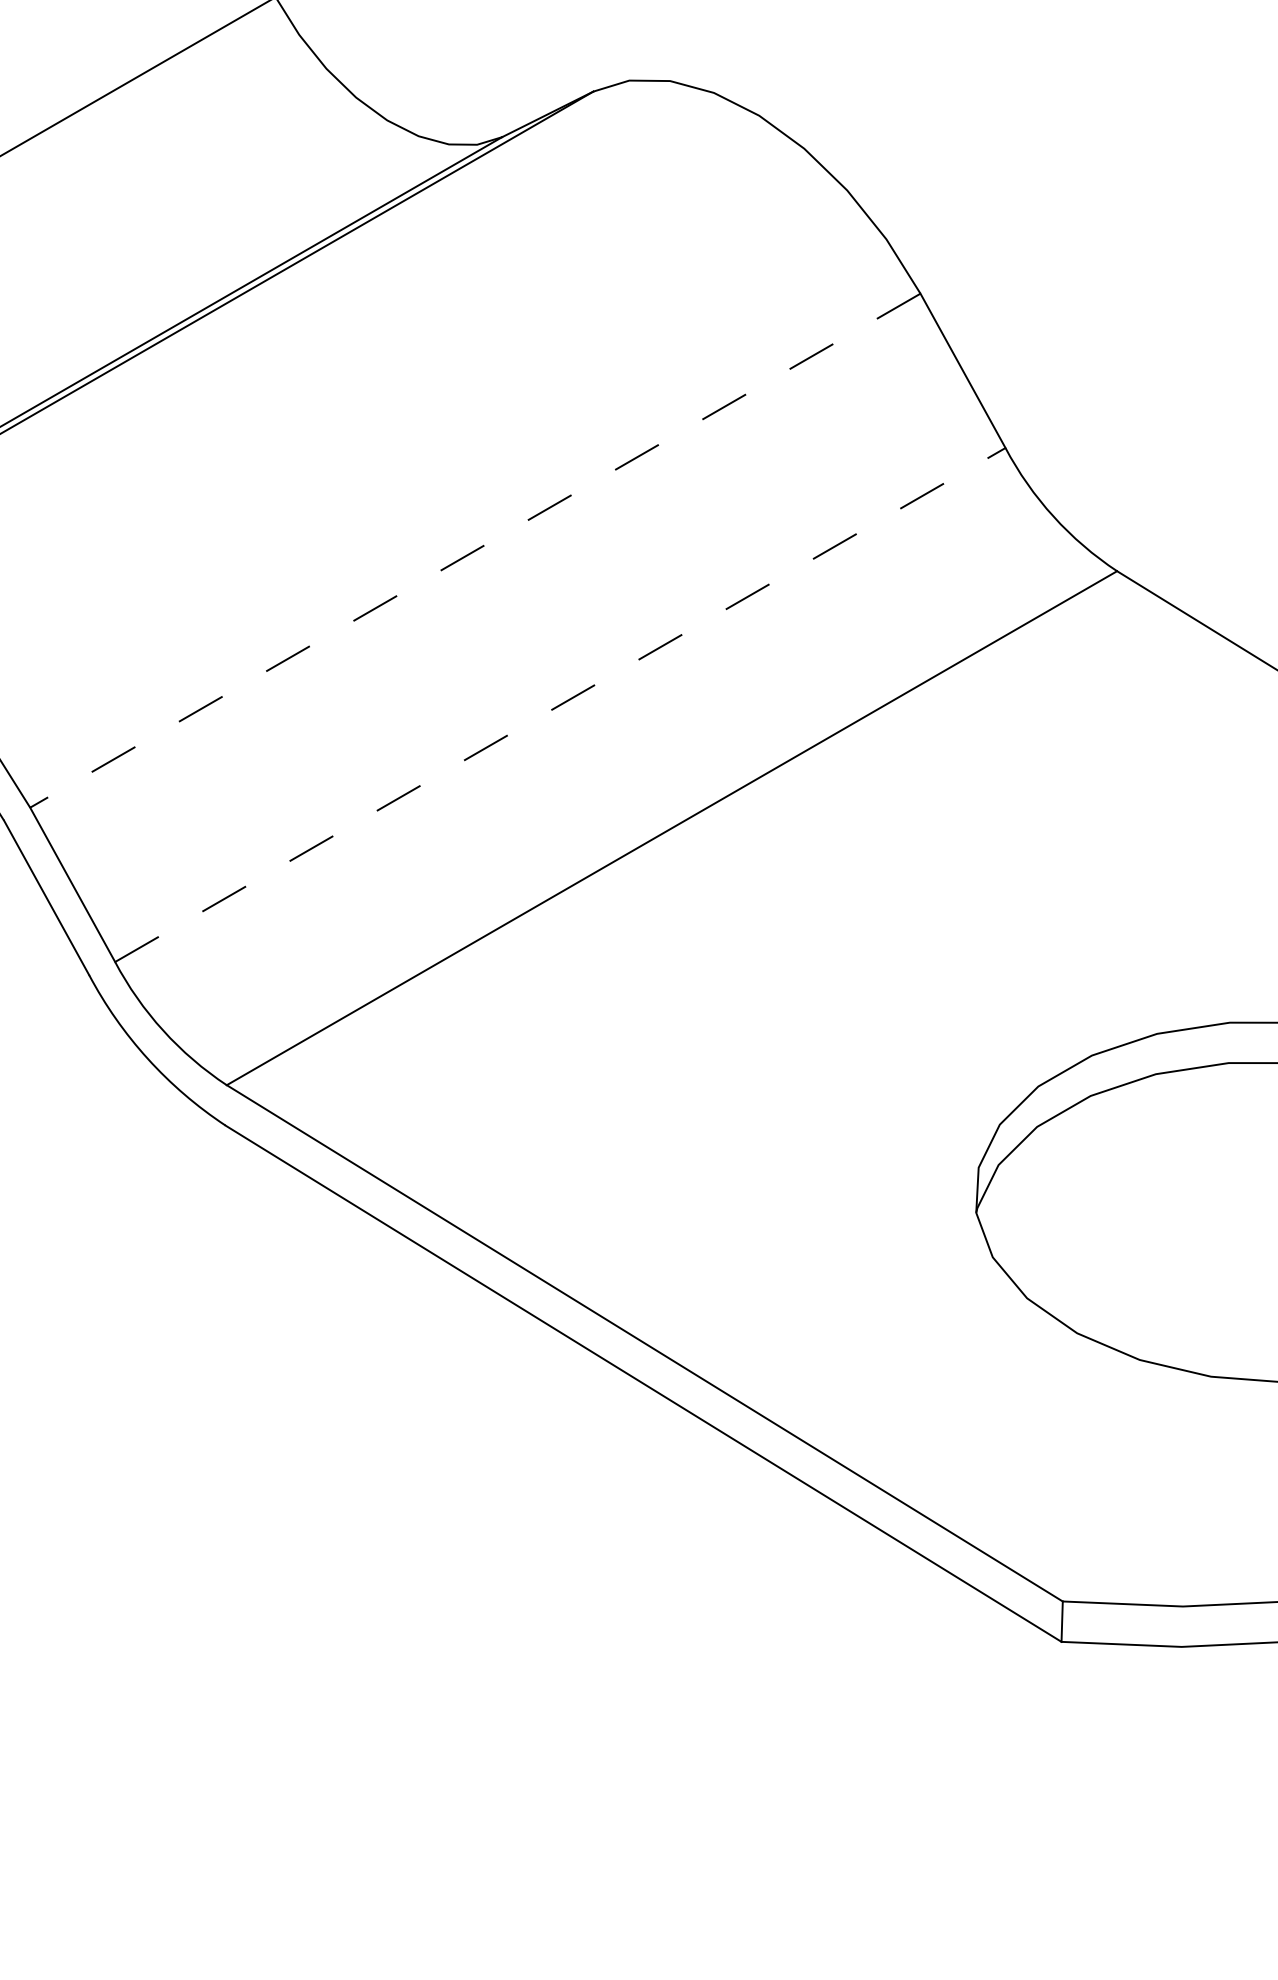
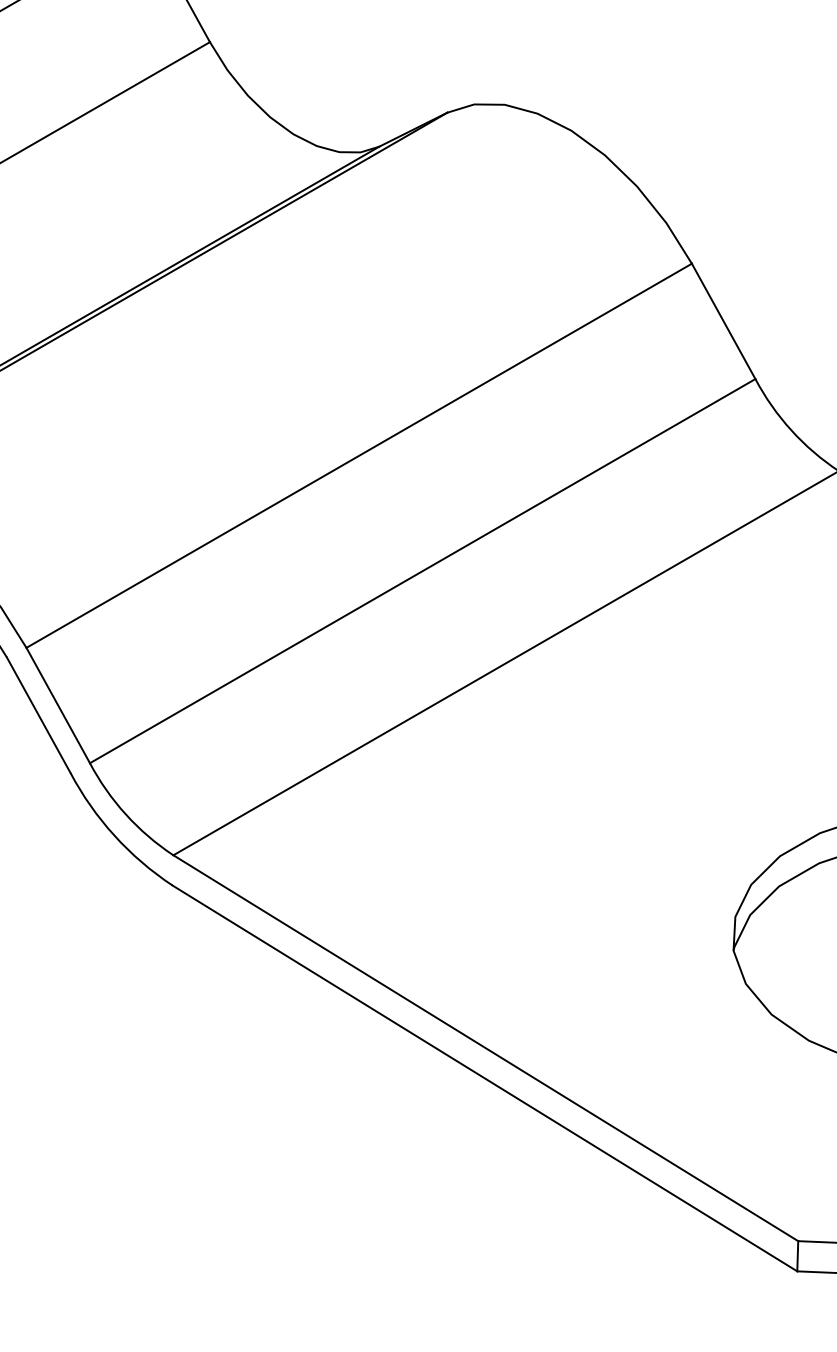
line: (474, 550) -> (358, 455), dashed -> solid
line: (560, 704) -> (422, 570), dashed -> solid

